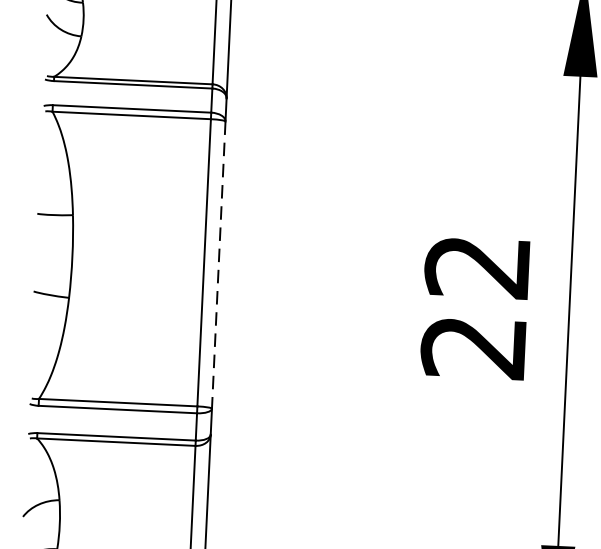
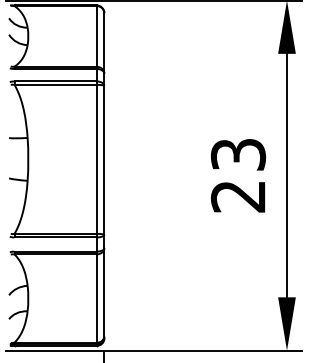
line: (219, 265) -> (104, 160), dashed -> solid
text: (477, 266) -> (238, 154), 22 -> 23

